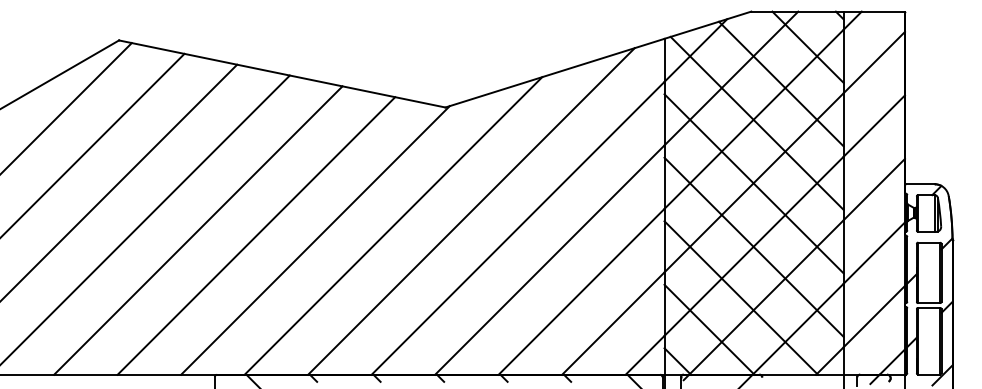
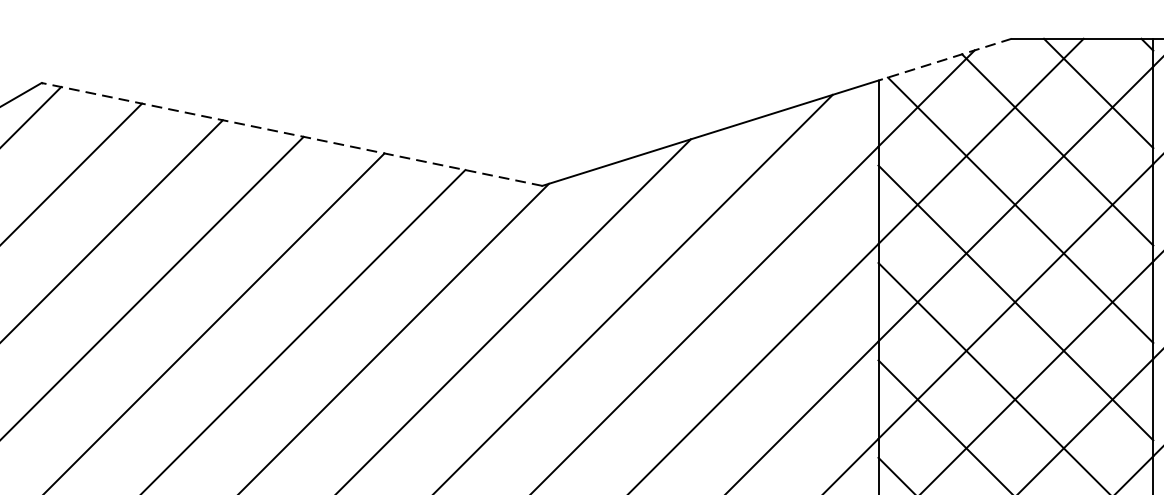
line: (707, 25) -> (944, 60), solid -> dashed
line: (282, 73) -> (292, 133), solid -> dashed

